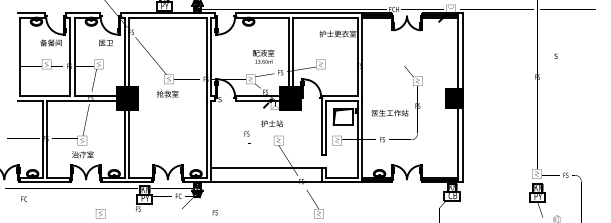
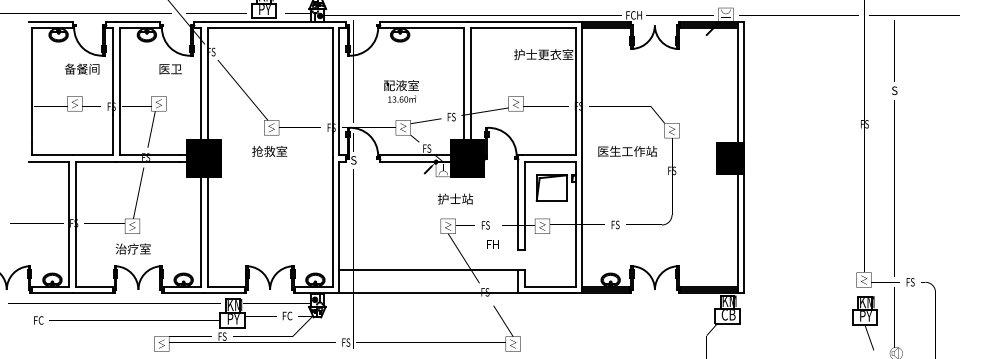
text: (263, 56) -> (401, 90), moved
text: (390, 112) -> (628, 150), moved
text: (271, 123) -> (454, 198), moved
text: (247, 137) -> (486, 231), moved

